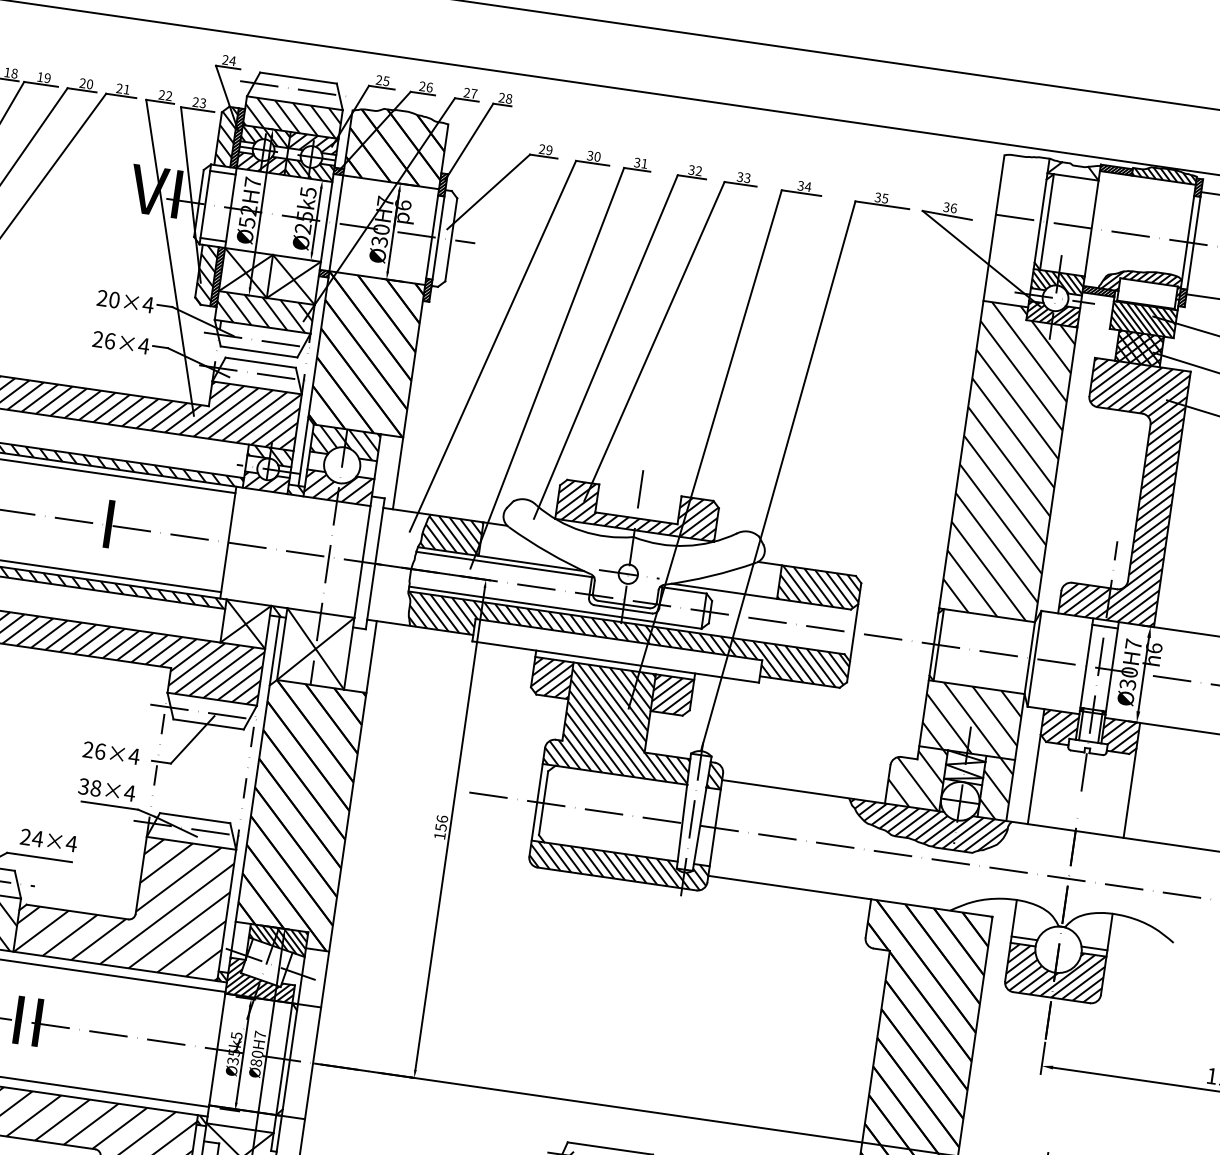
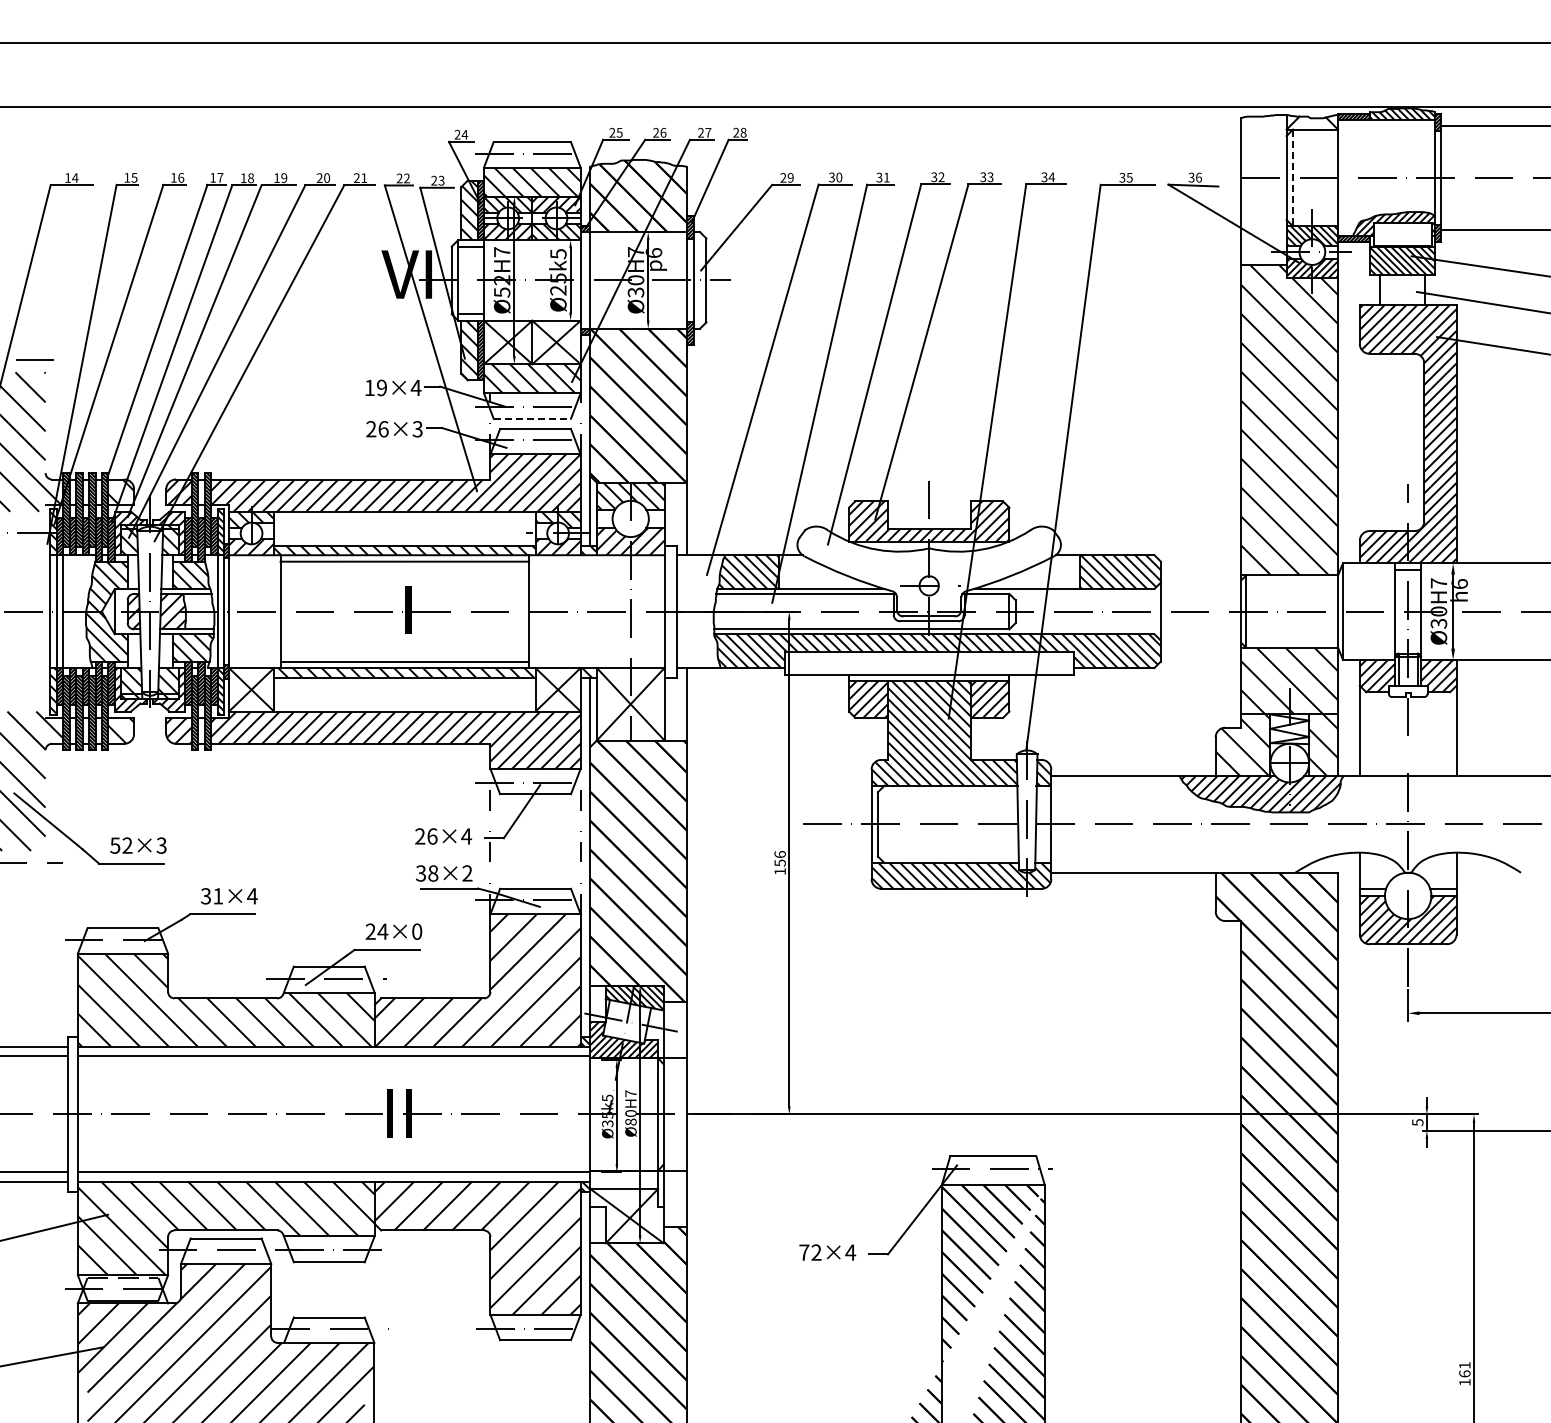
line: (1047, 222) -> (1293, 178), solid -> dashed
text: (108, 298) -> (375, 387), 20×4 -> 19×4
text: (143, 346) -> (417, 429), 26×4 -> 26×3
hatch: (1139, 348) -> (1402, 289), removed
line: (259, 351) -> (532, 418), solid -> dashed
text: (129, 793) -> (467, 873), 38×4 -> 38×2
text: (71, 843) -> (416, 931), 24×4 -> 24×0

